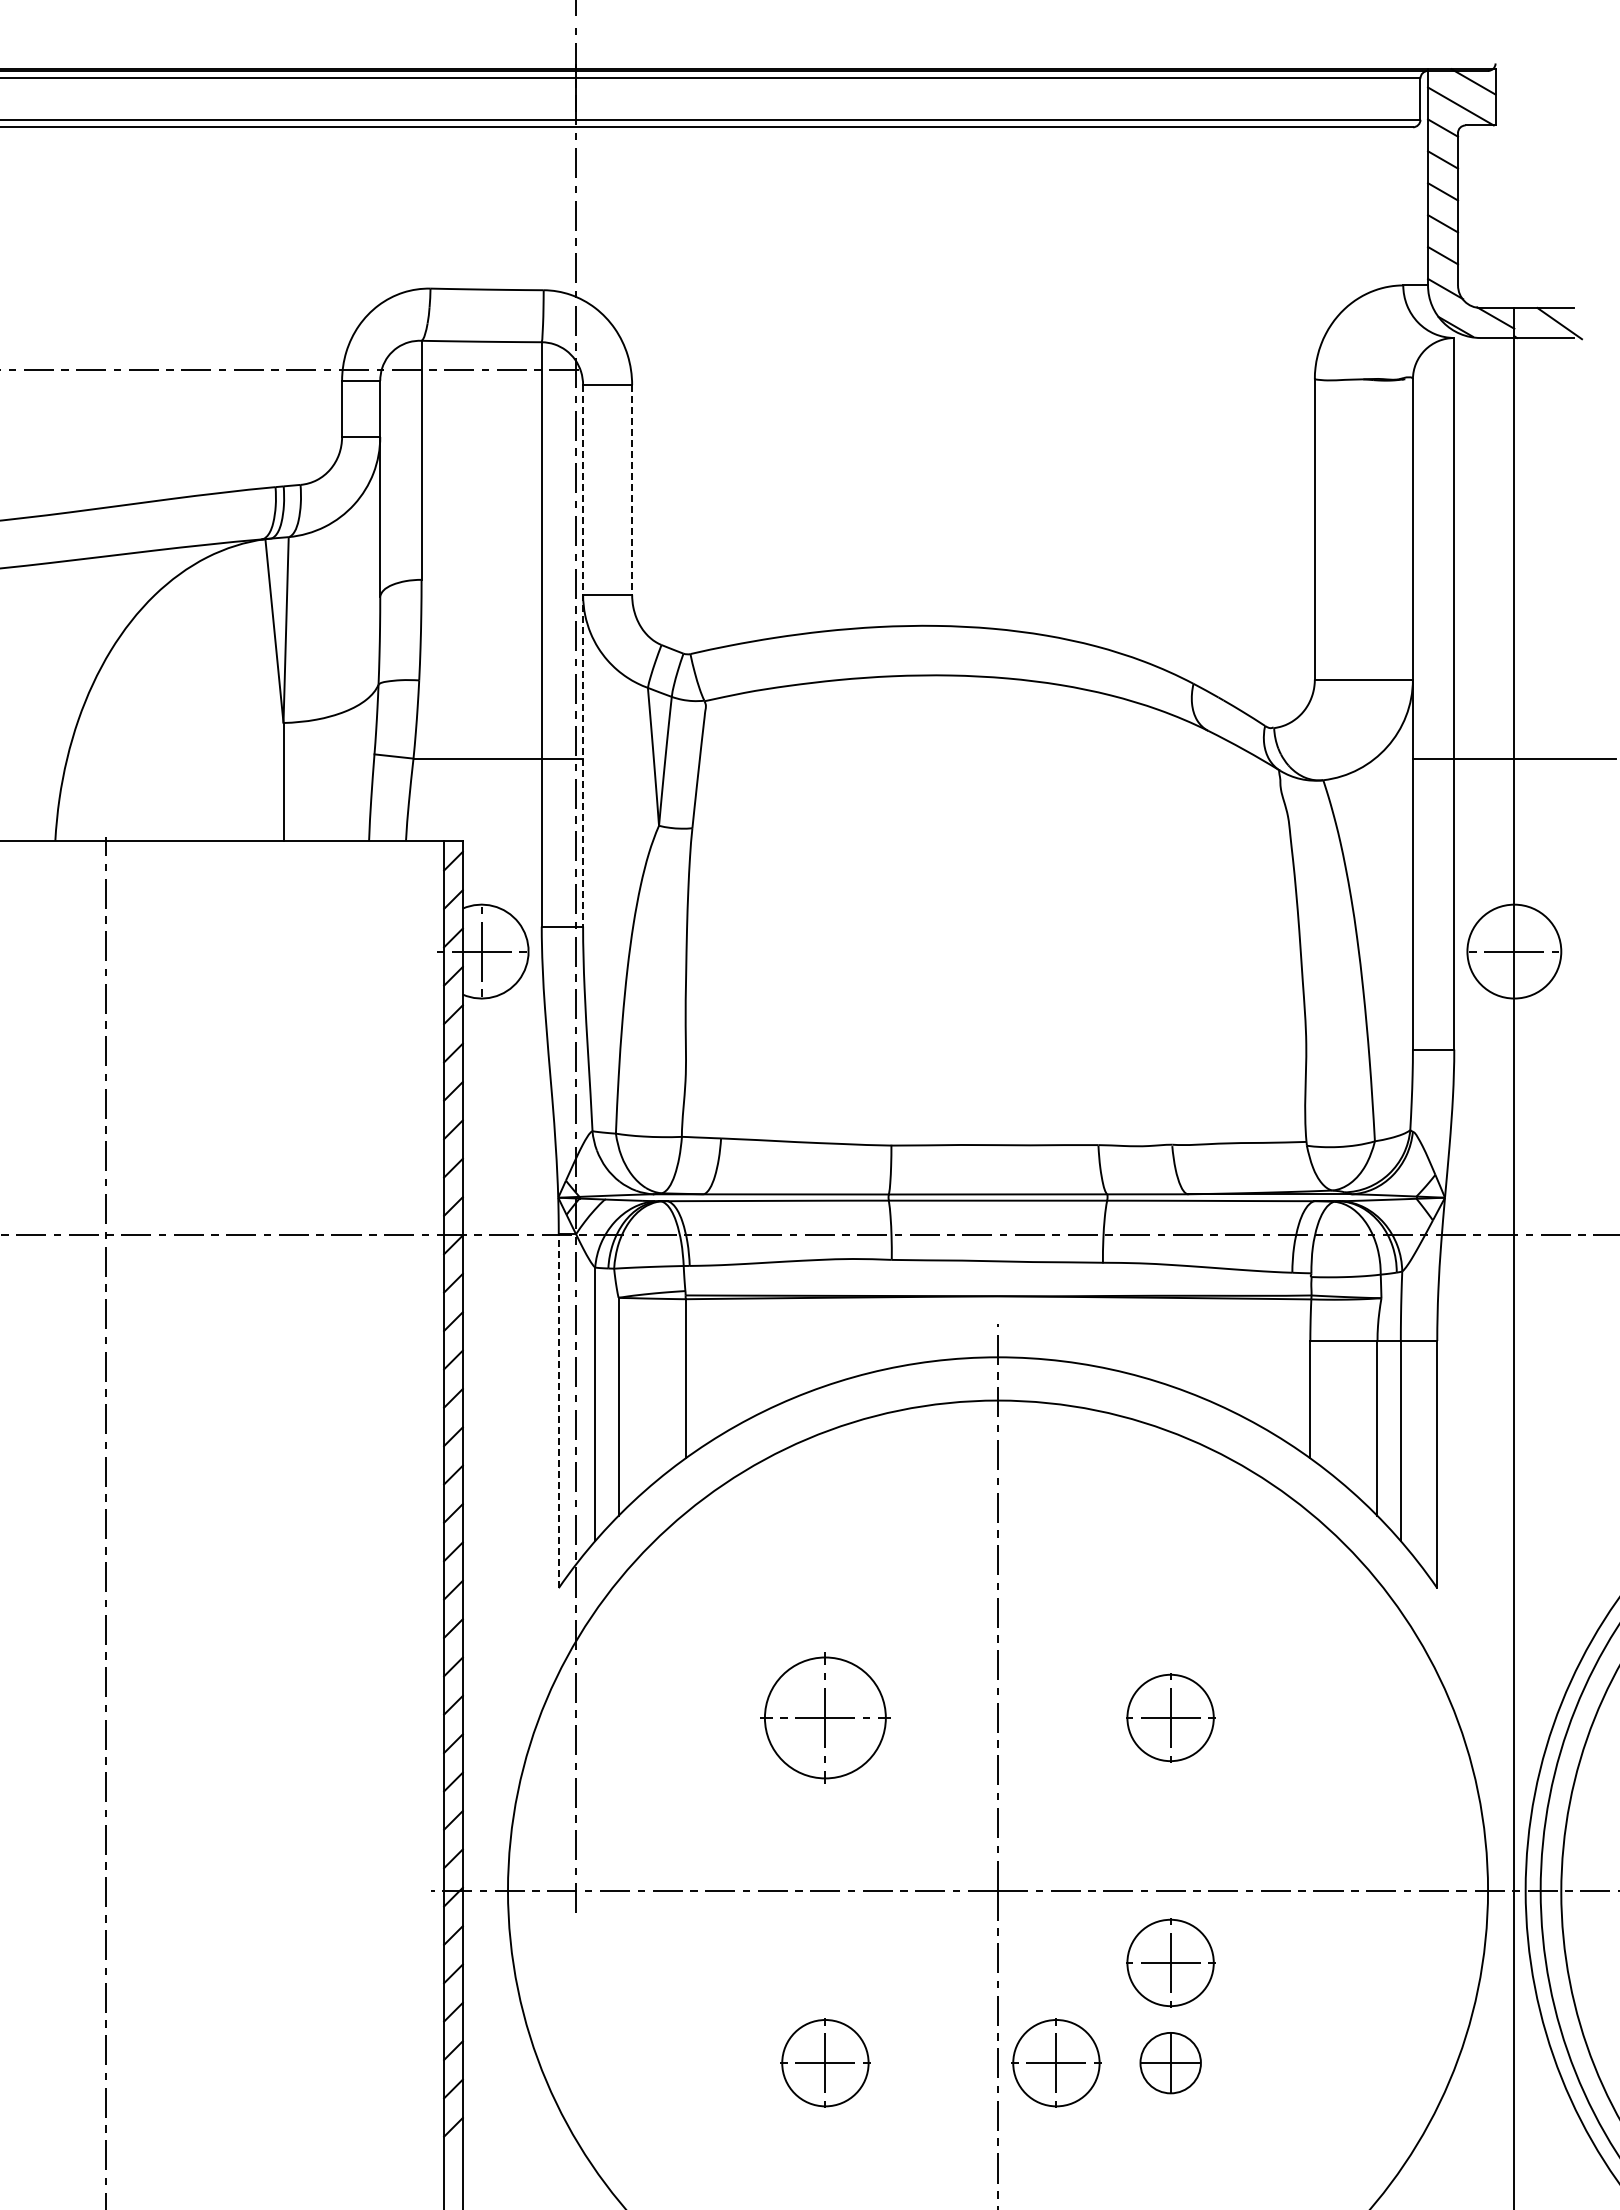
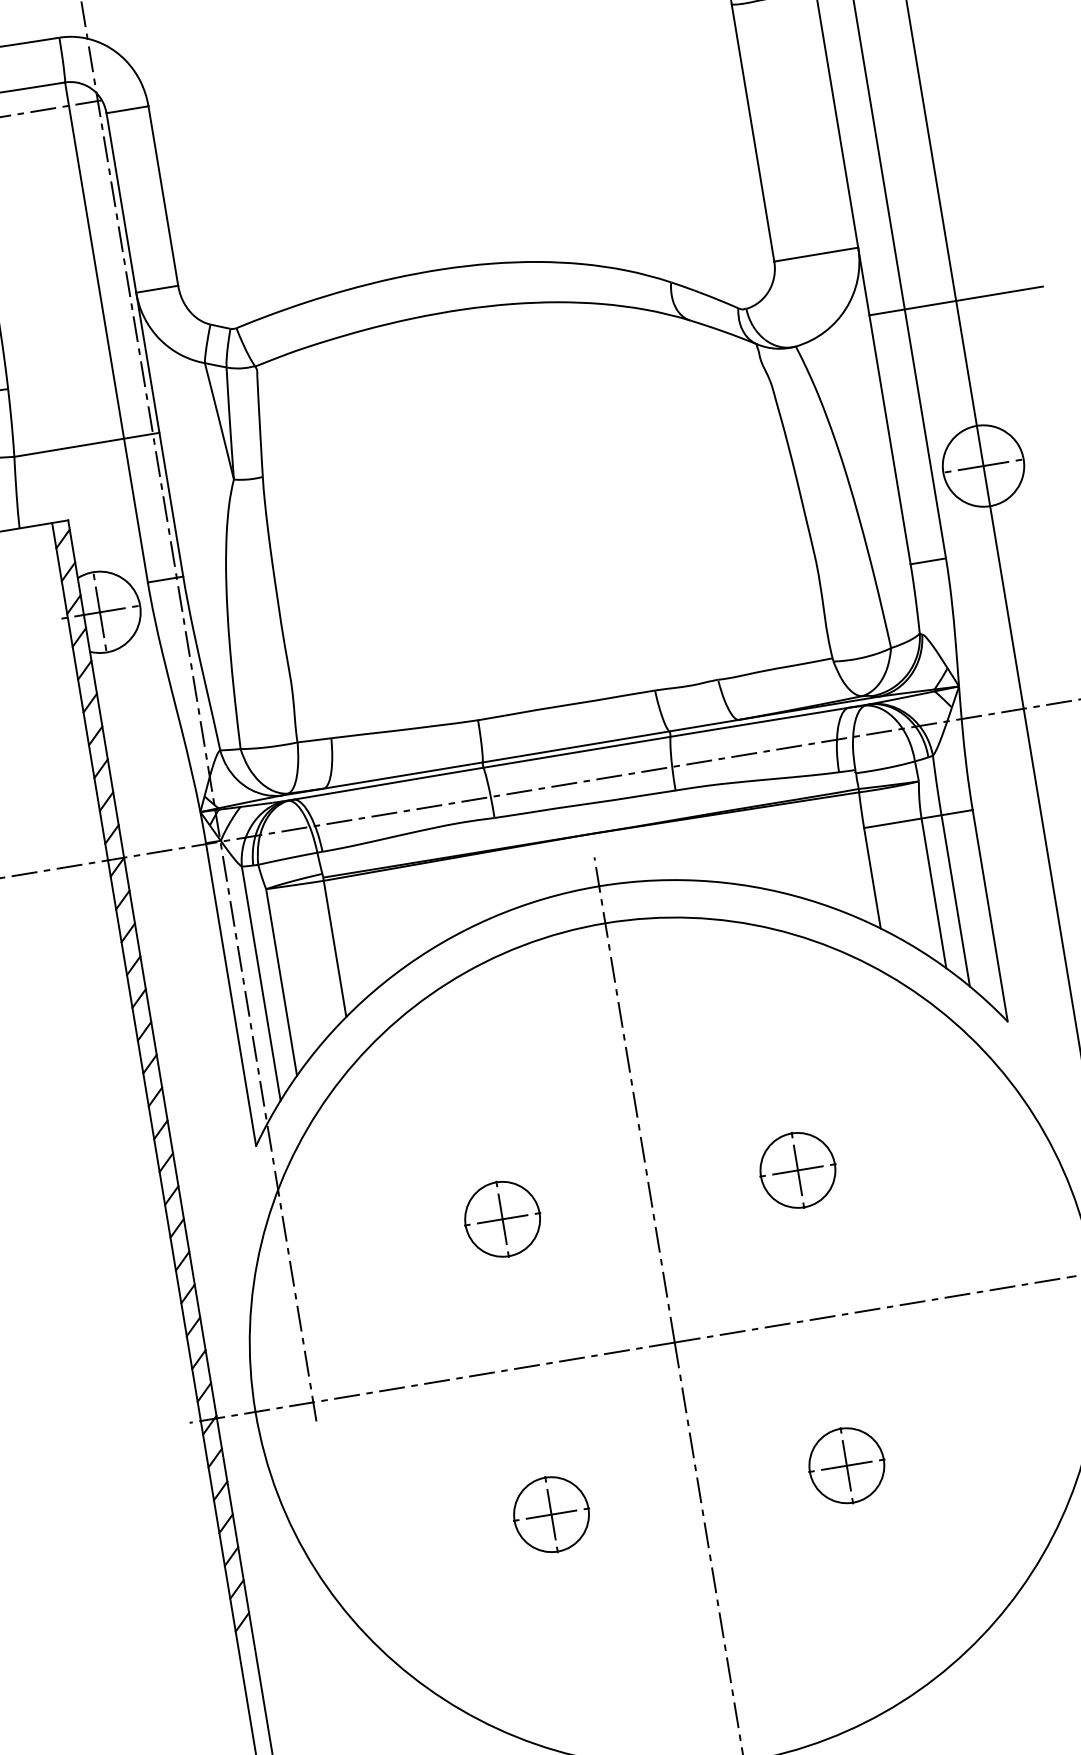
line: (632, 489) -> (163, 195), dashed -> solid
line: (583, 655) -> (145, 344), dashed -> solid
line: (558, 1411) -> (230, 994), dashed -> solid
part: (825, 1717) -> (502, 1218), size x0.71
part: (1170, 1962) -> (832, 1379), removed
part: (1056, 2062) -> (749, 1481), removed
part: (1170, 2062) -> (846, 1465), size x1.43

